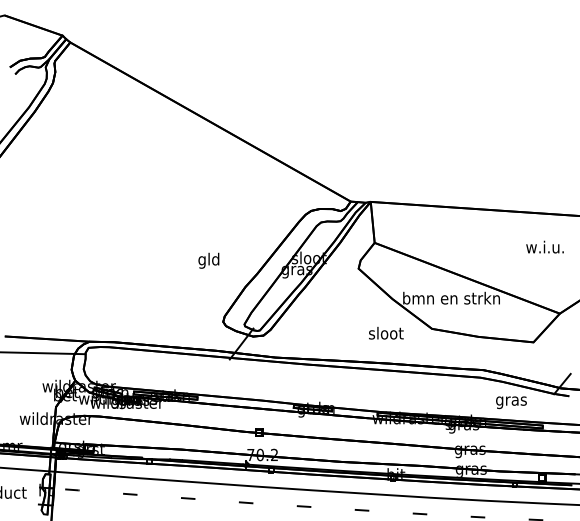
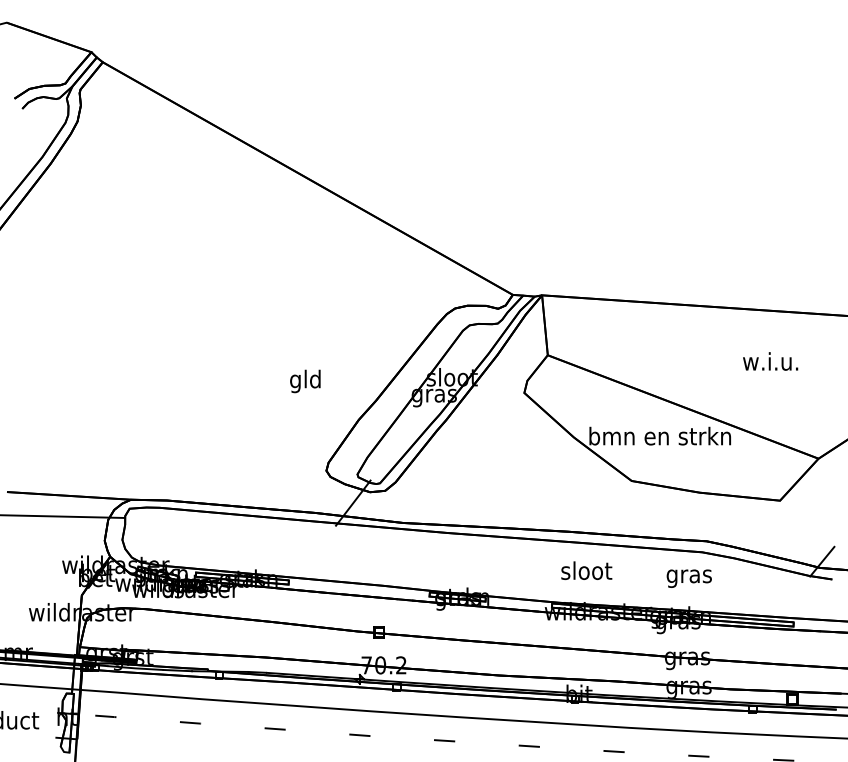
text: (544, 246) -> (769, 360), moved
text: (386, 333) -> (587, 571), moved
text: (511, 402) -> (689, 578), moved

